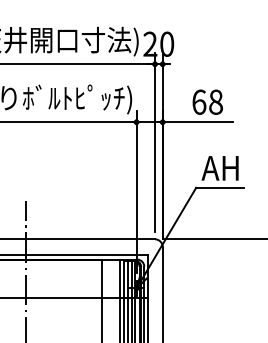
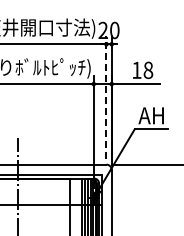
text: (198, 102) -> (136, 70), 68 -> 18
line: (155, 141) -> (106, 97), solid -> dashed

